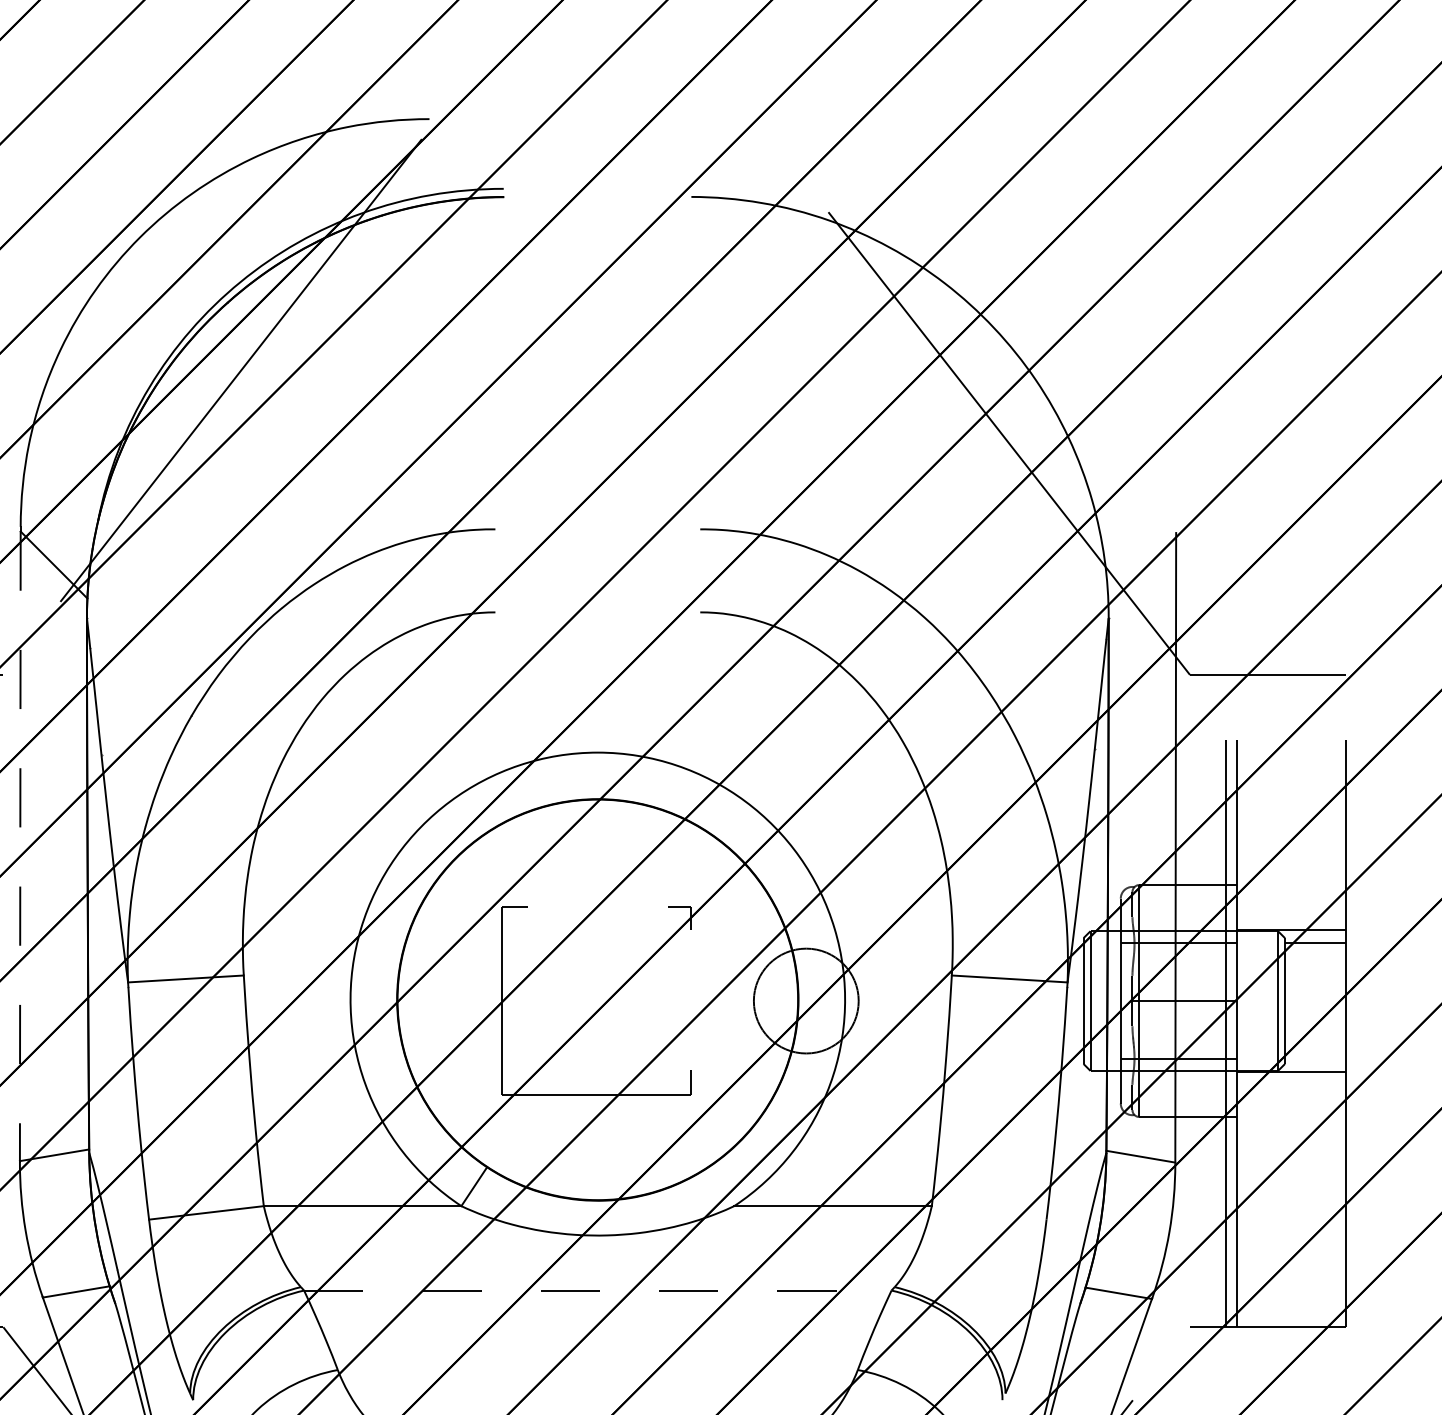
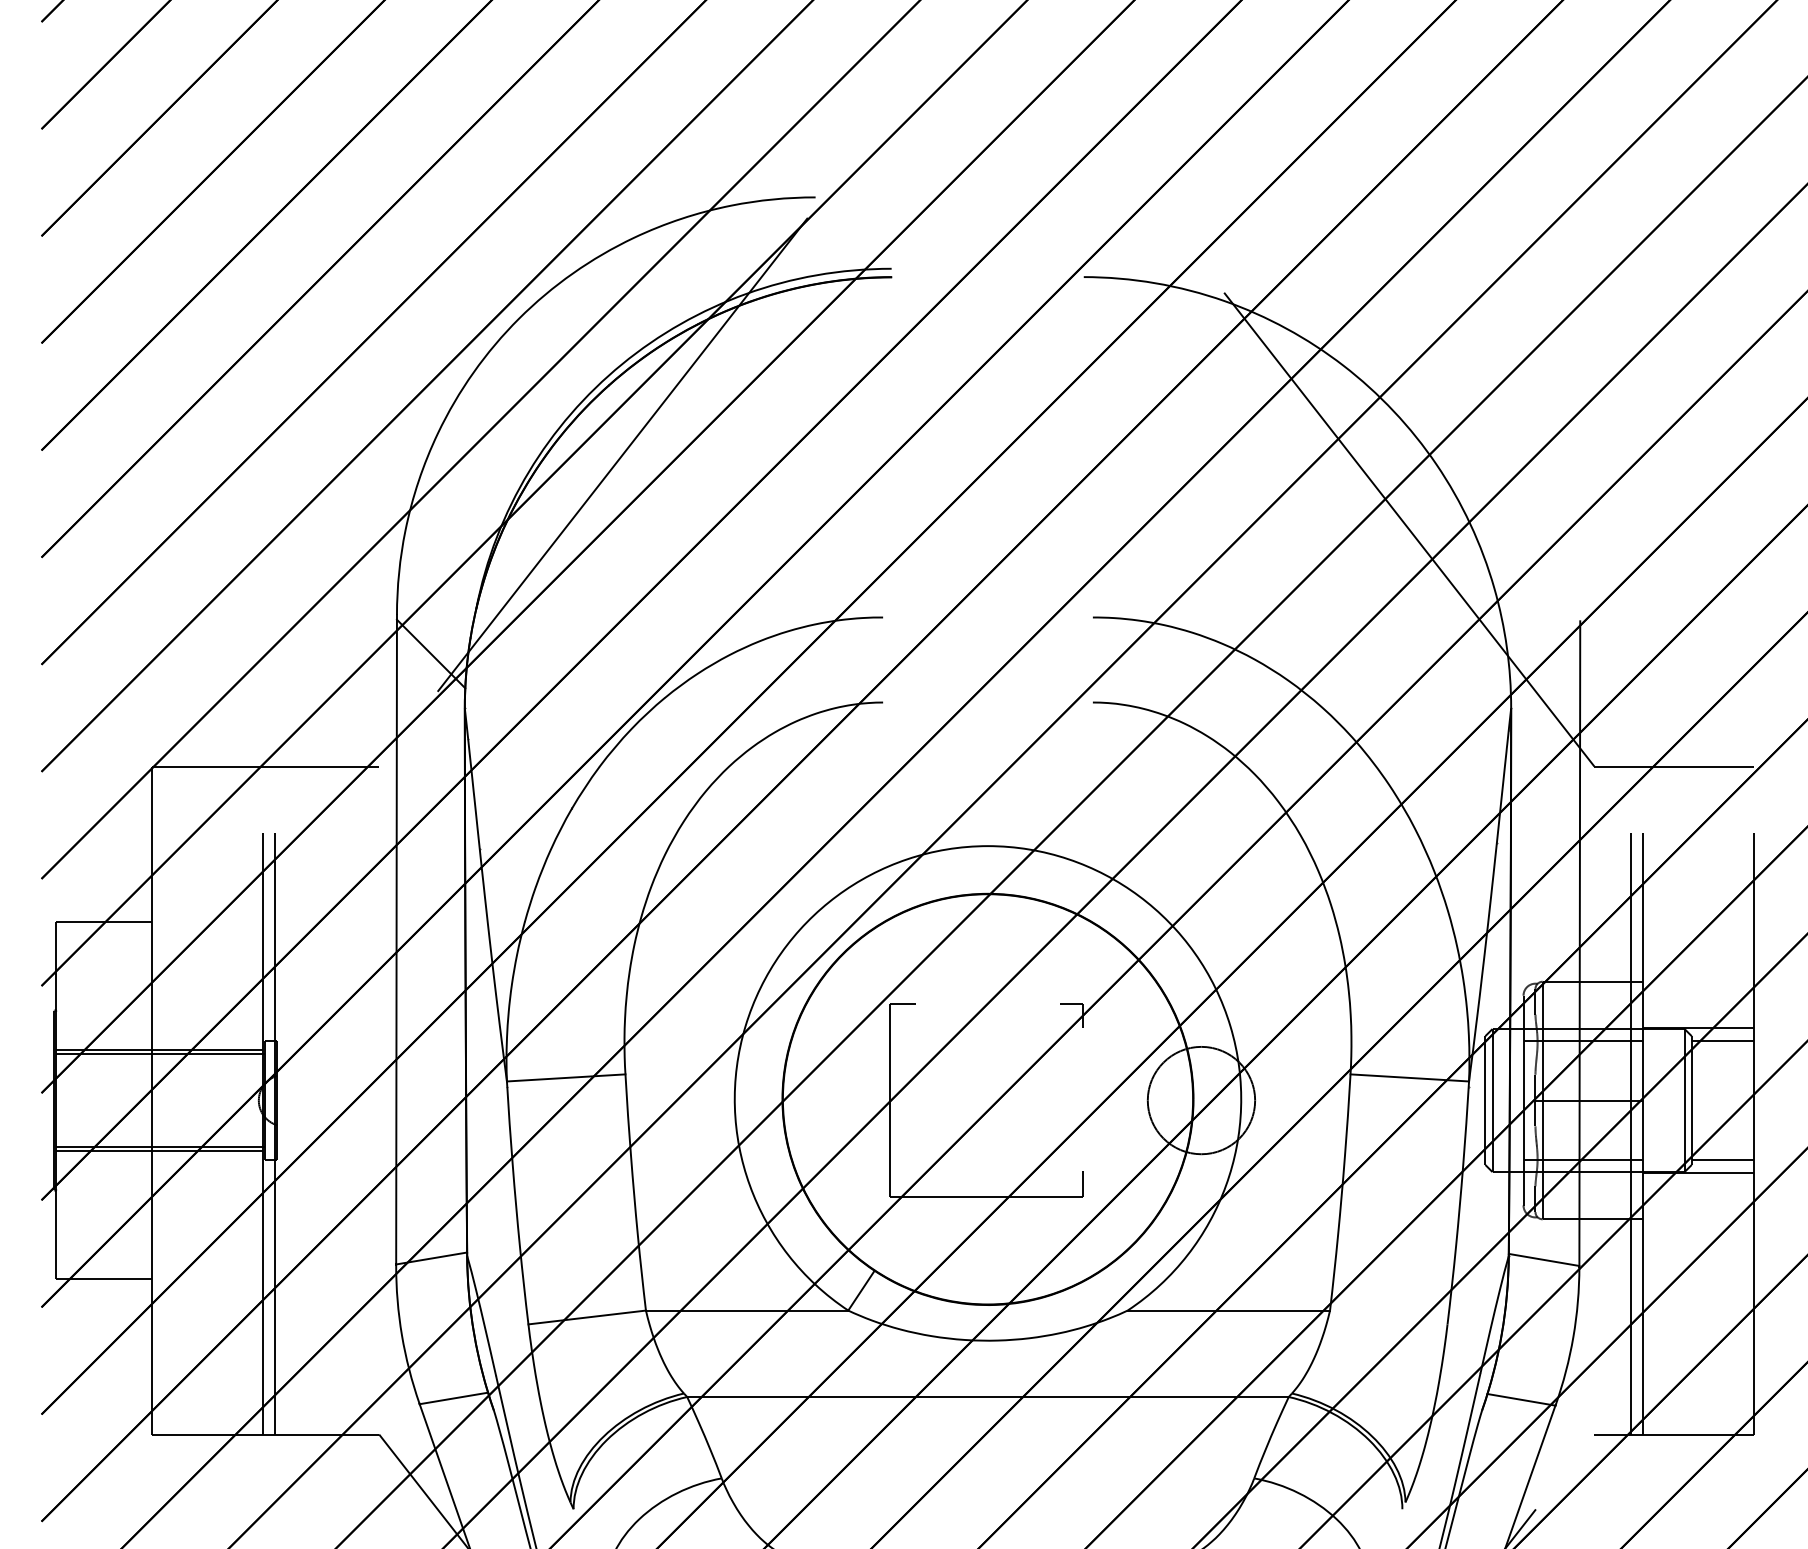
line: (20, 846) -> (396, 942), dashed -> solid
line: (1315, 1059) -> (1722, 1160), added
line: (598, 1291) -> (988, 1397), dashed -> solid

